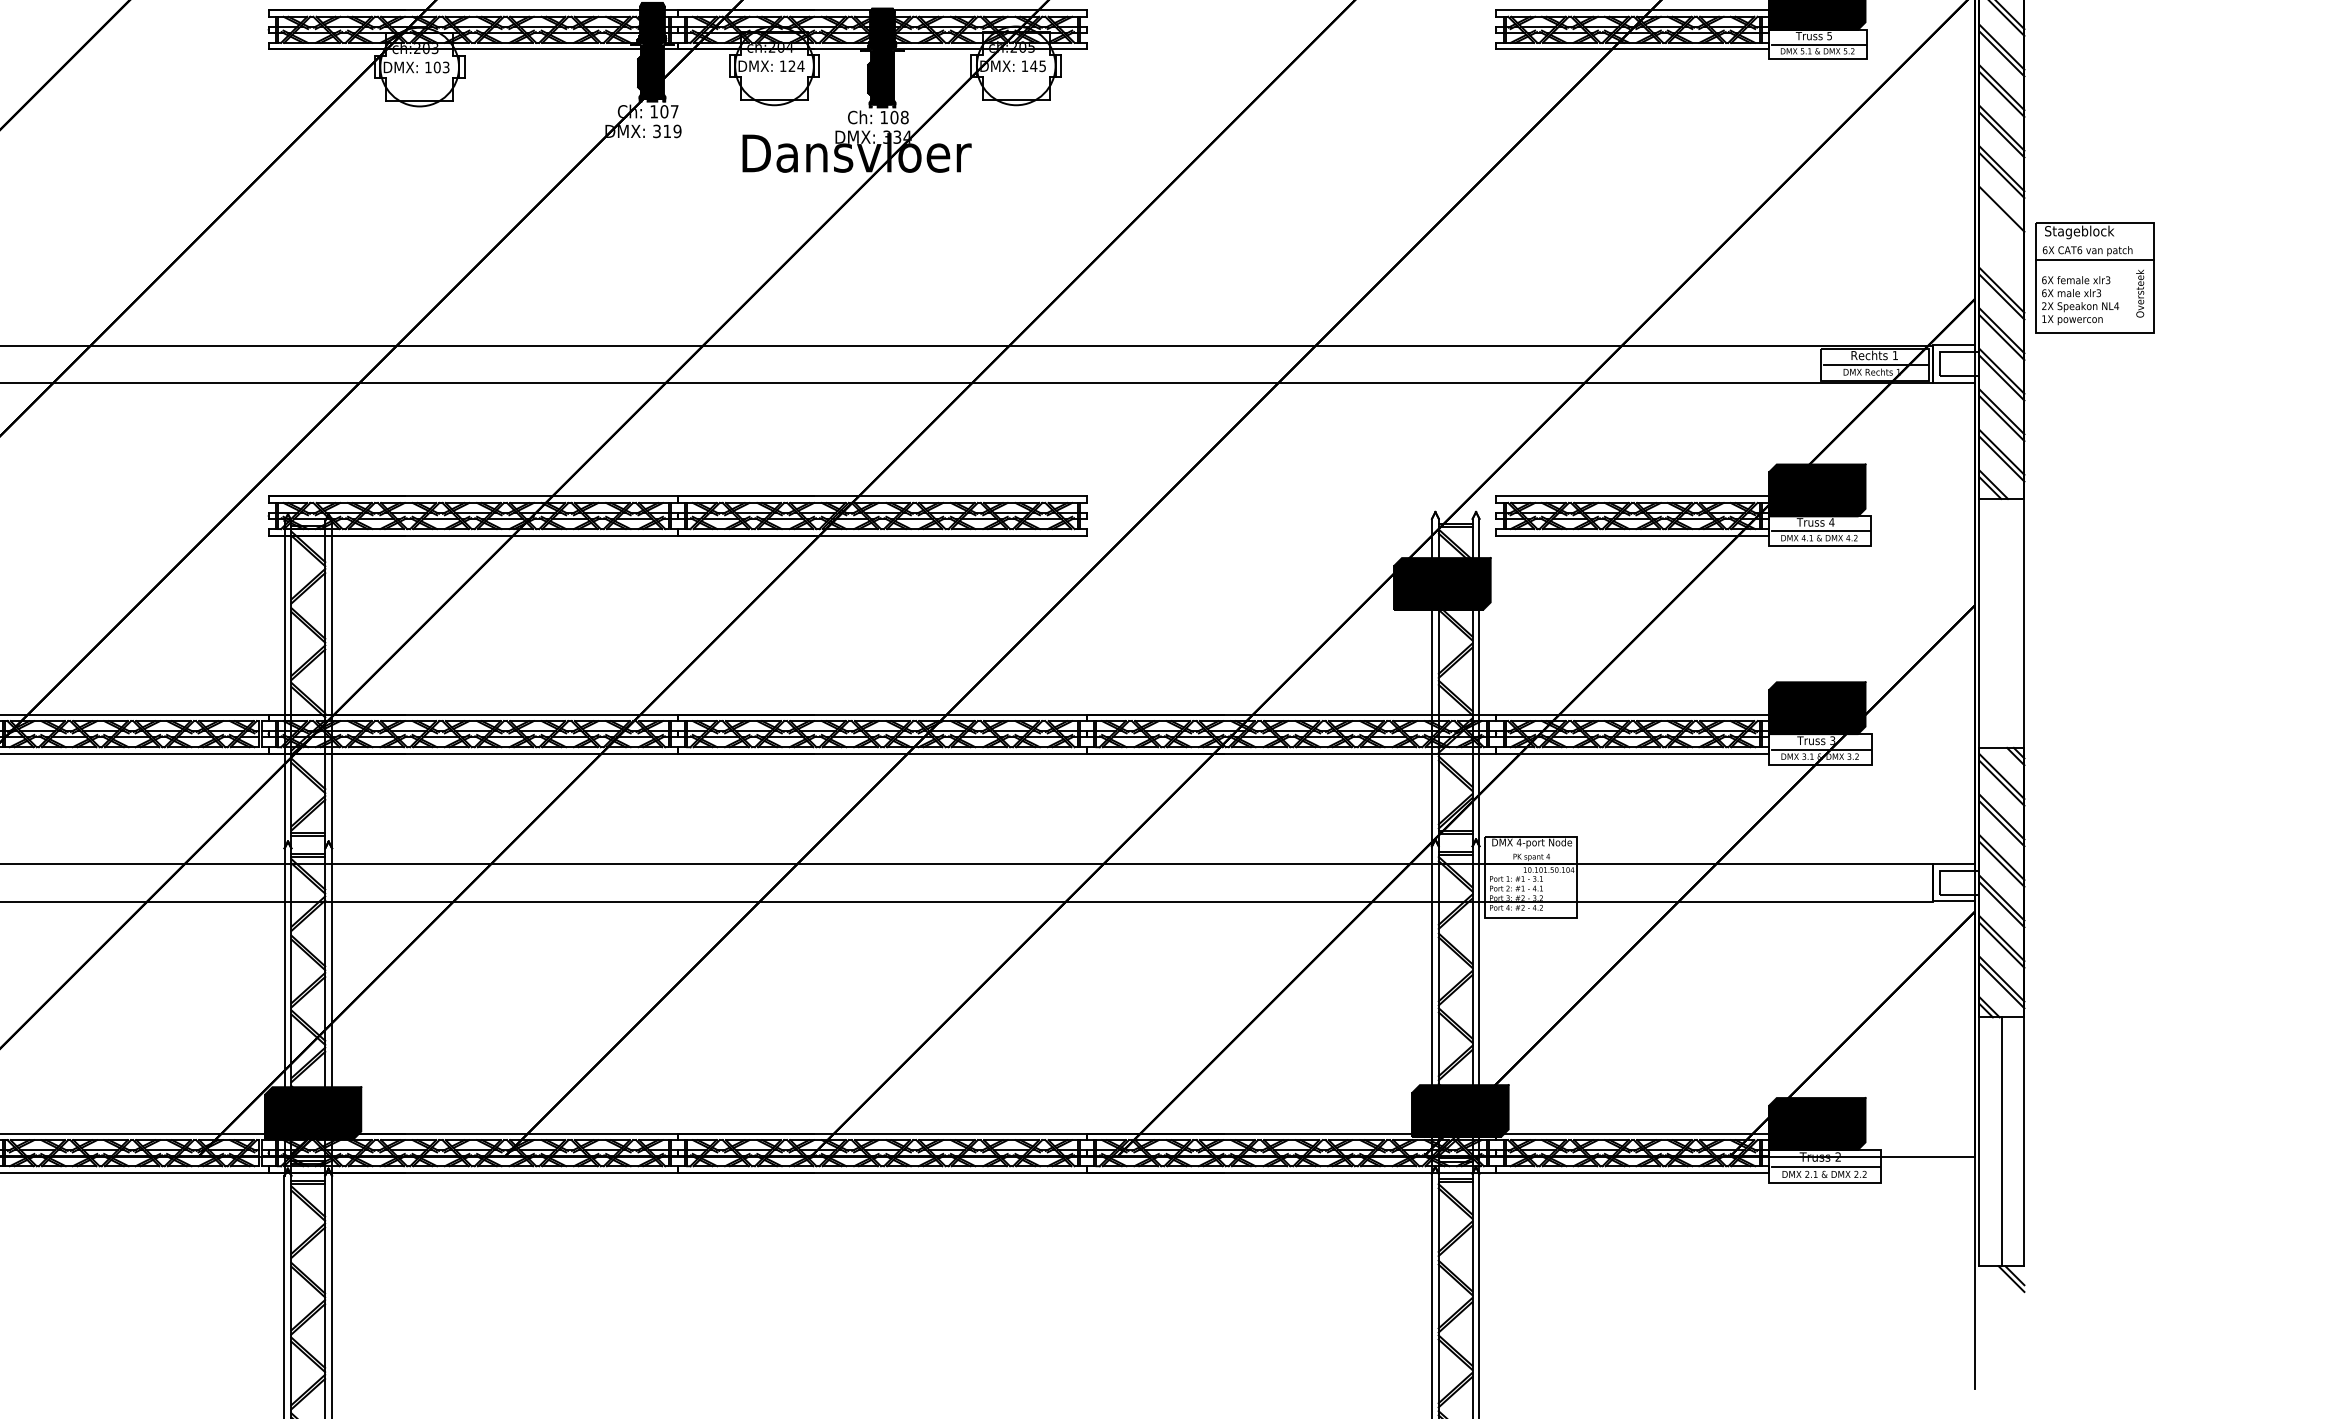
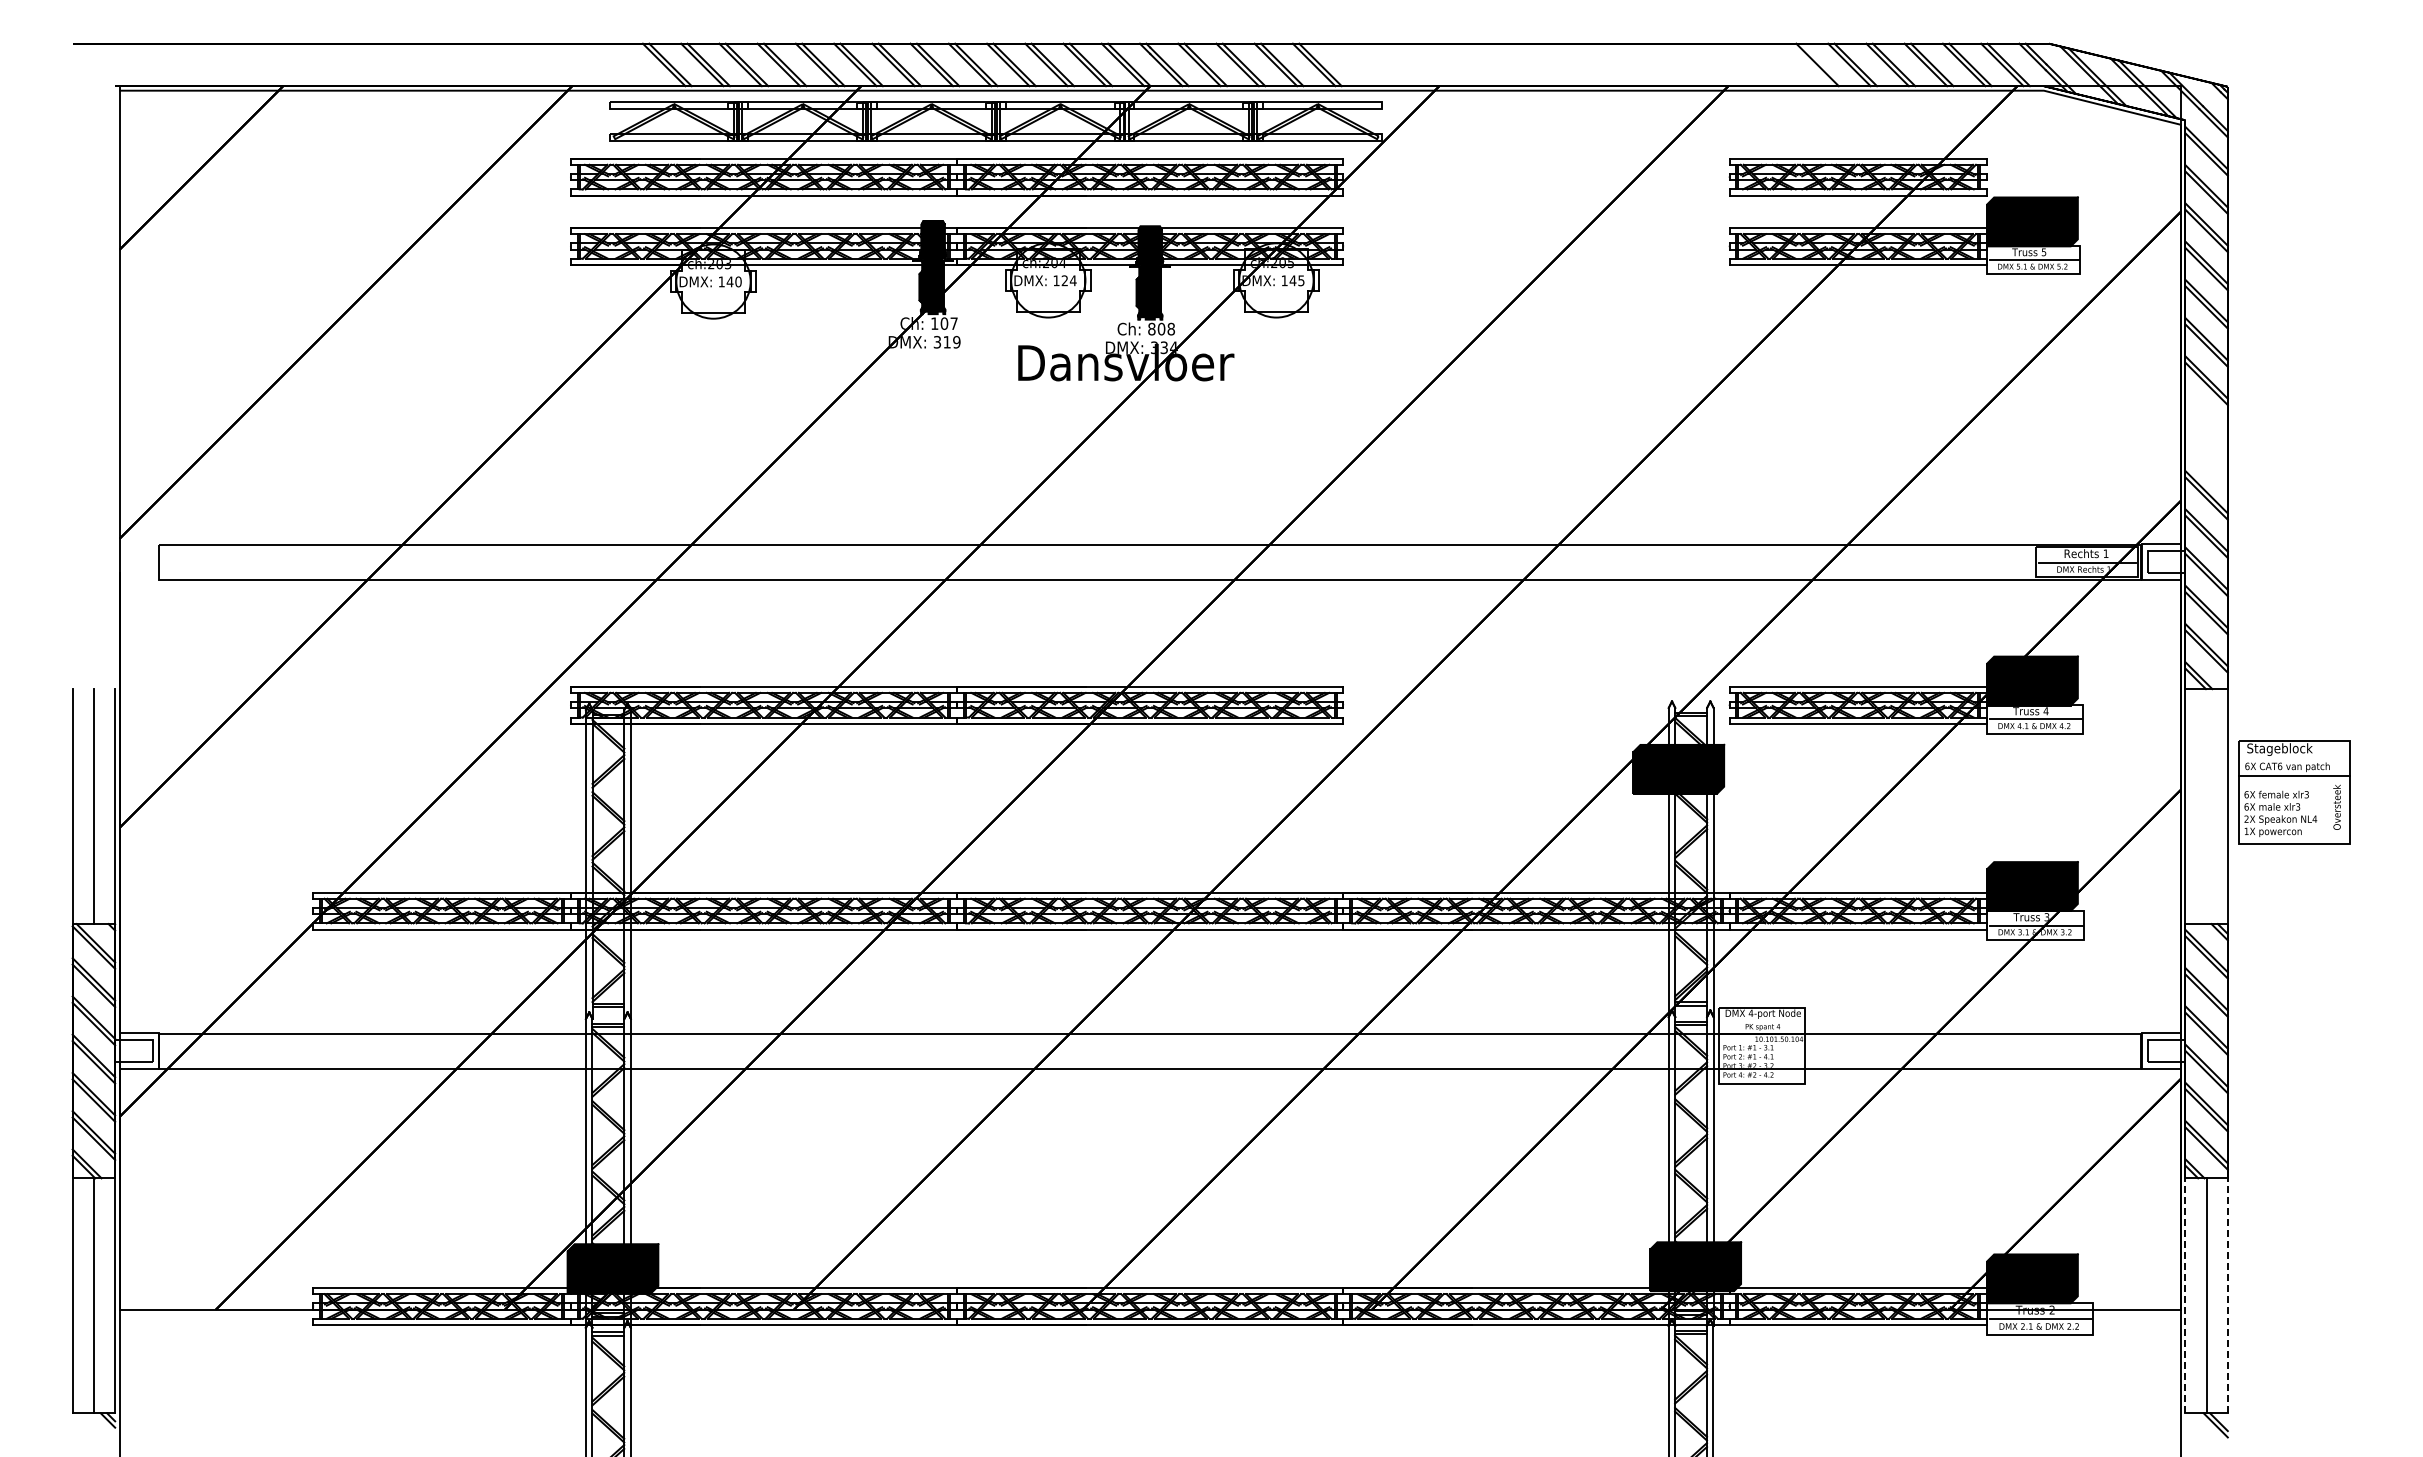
text: (440, 67) -> (733, 281), 103 -> 140
text: (883, 116) -> (1151, 328), 108 -> 808
line: (2001, 209) -> (2206, 415), removed
part: (2095, 277) -> (2294, 792), moved
line: (1979, 1141) -> (2185, 1295), solid -> dashed
line: (2024, 1141) -> (2227, 1295), solid -> dashed

